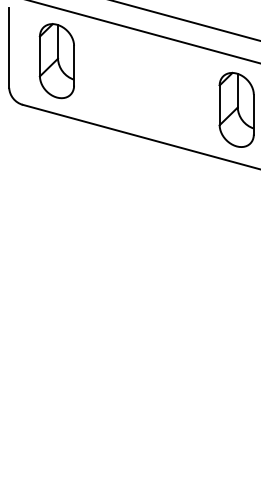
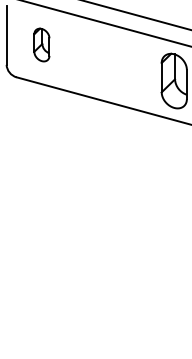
part: (56, 60) -> (41, 44), size x0.6

